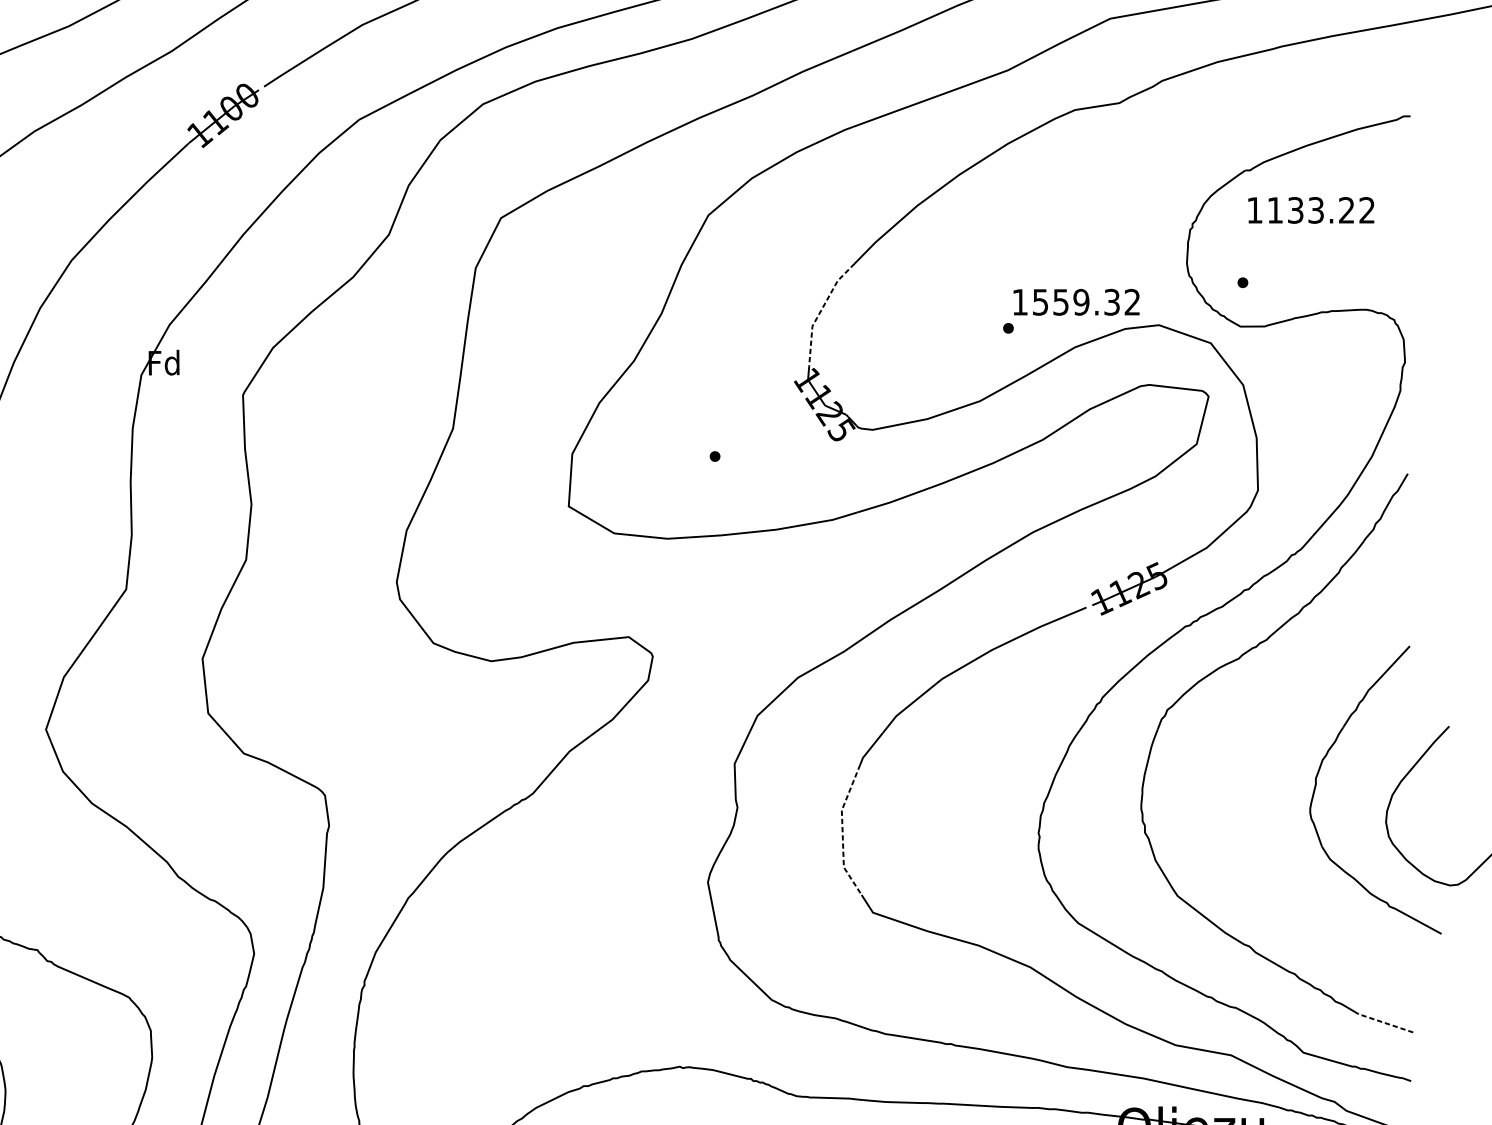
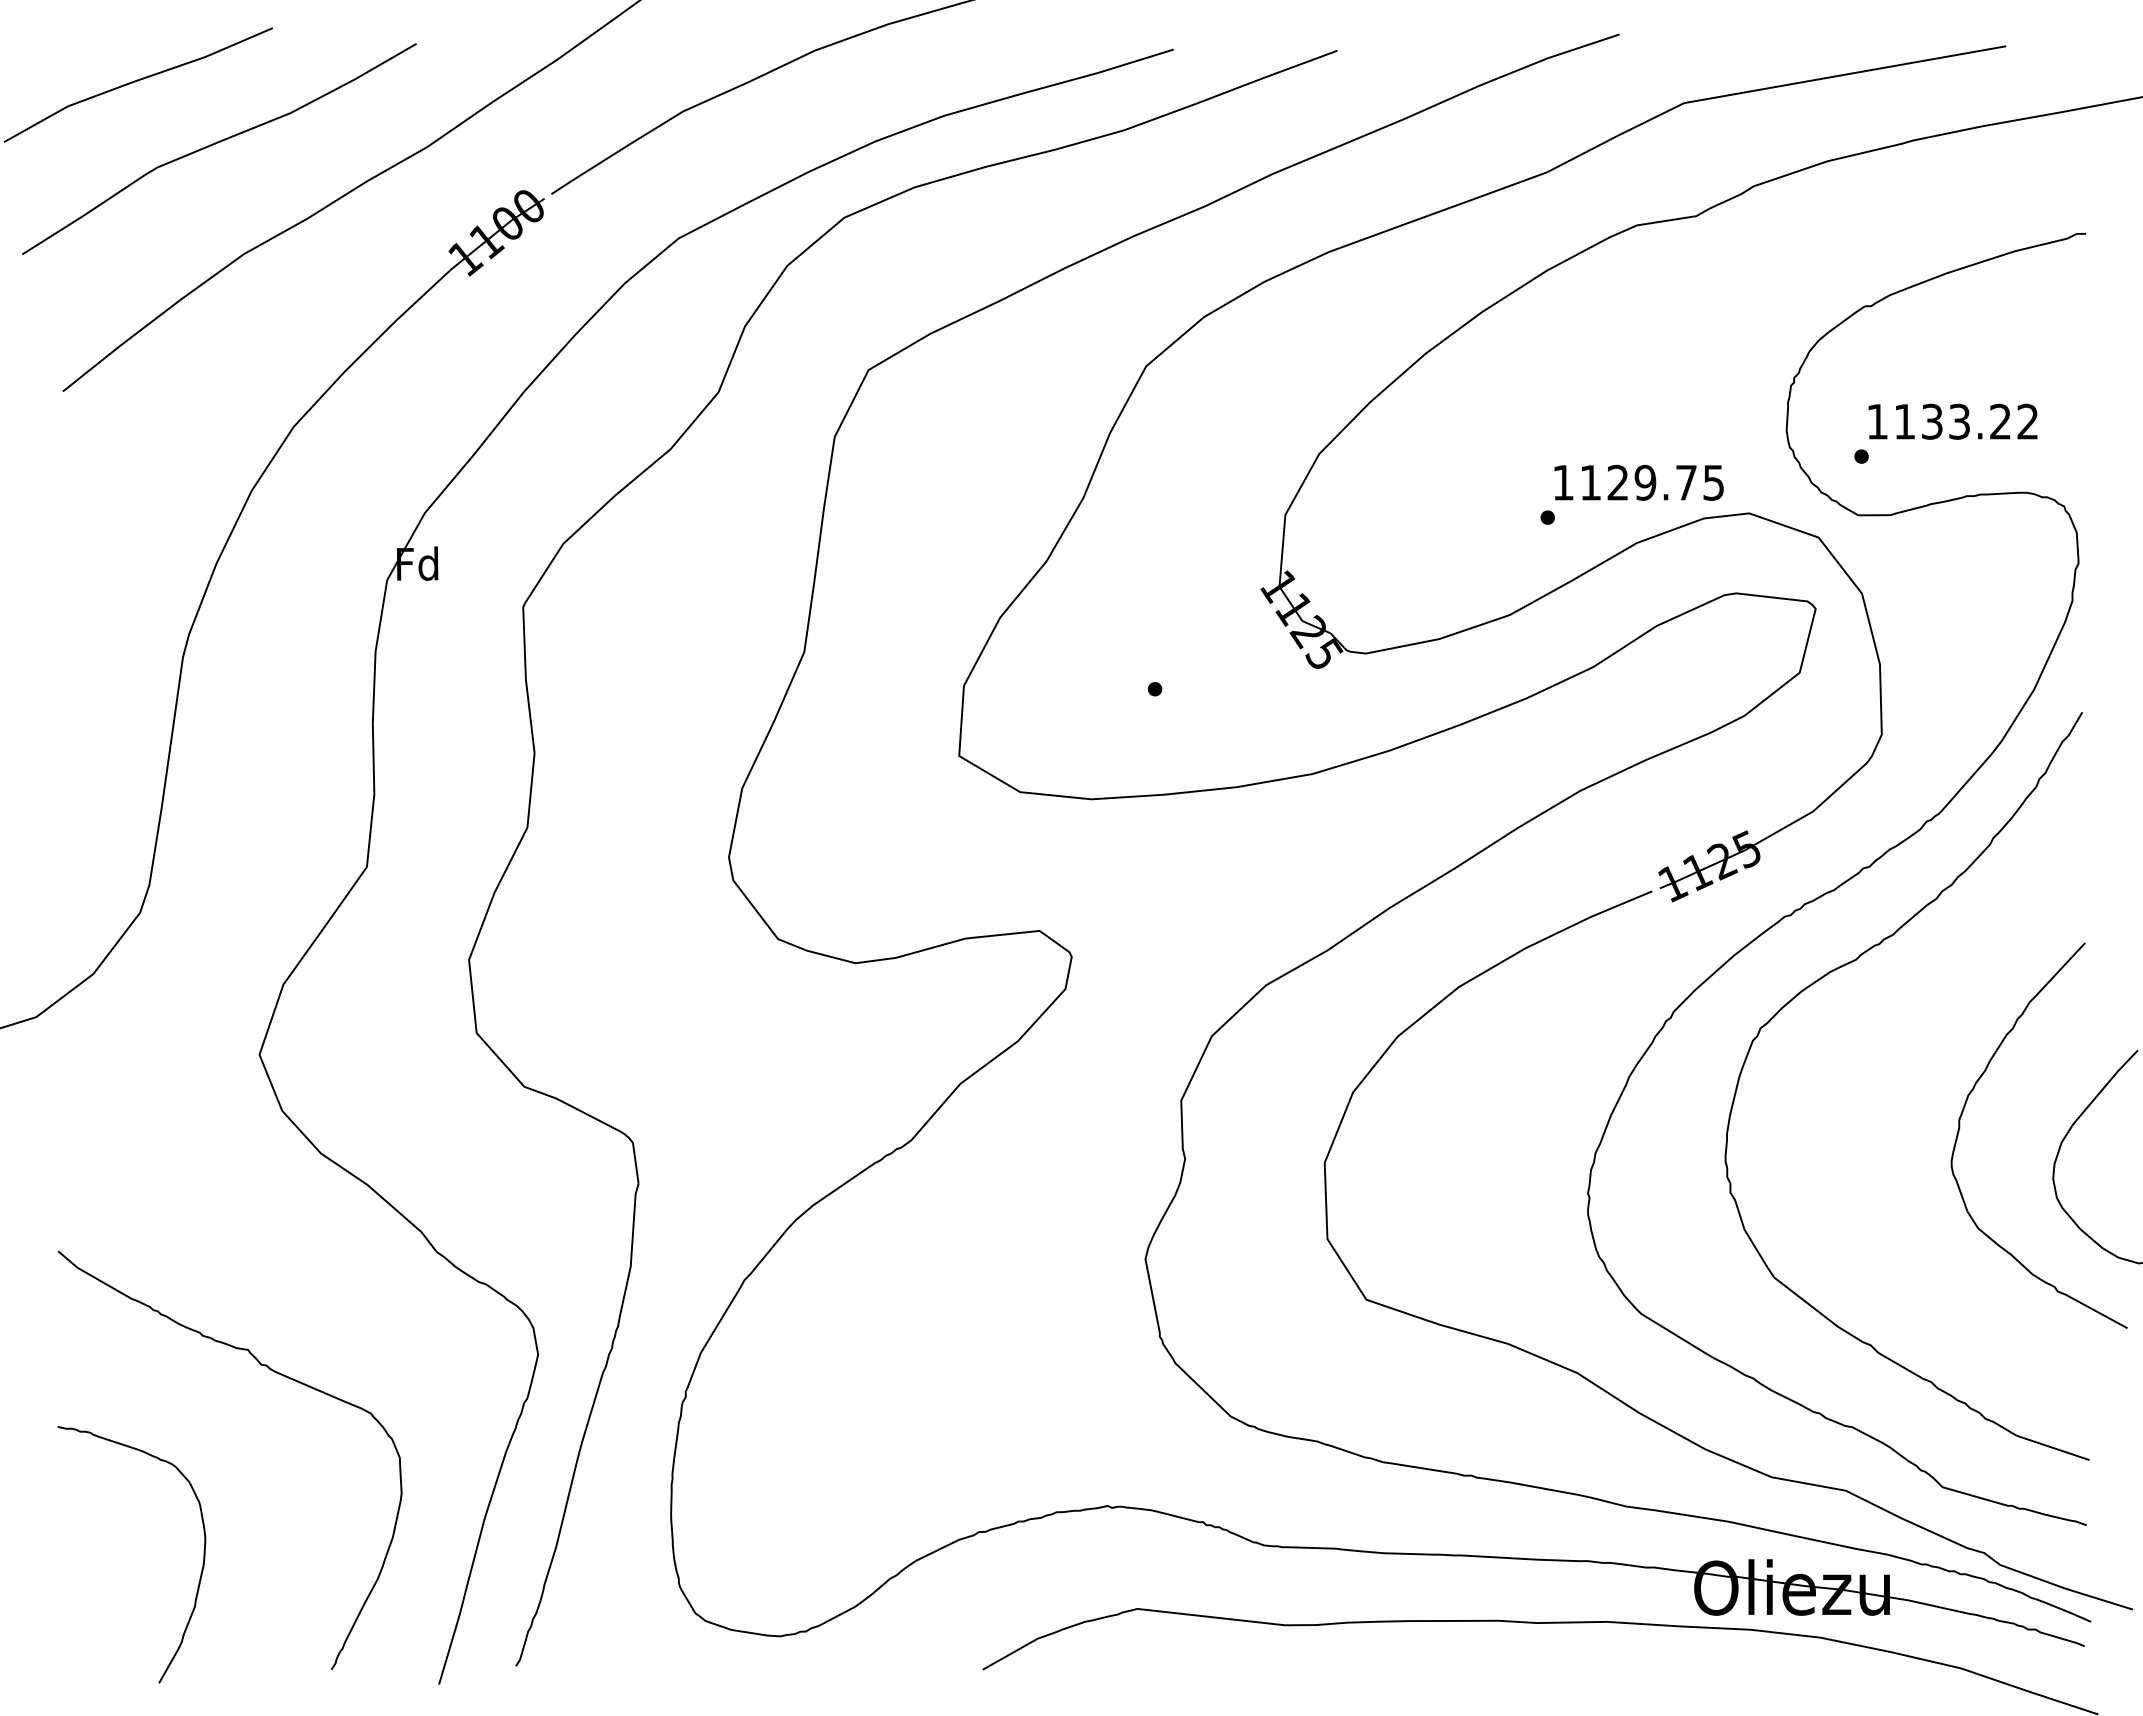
text: (1310, 210) -> (1952, 421), moved
text: (1085, 302) -> (1651, 482), 1559.32 -> 1129.75
line: (821, 311) -> (1297, 494), dashed -> solid
line: (842, 831) -> (1325, 1190), dashed -> solid
line: (1385, 1023) -> (2052, 1447), dashed -> solid

